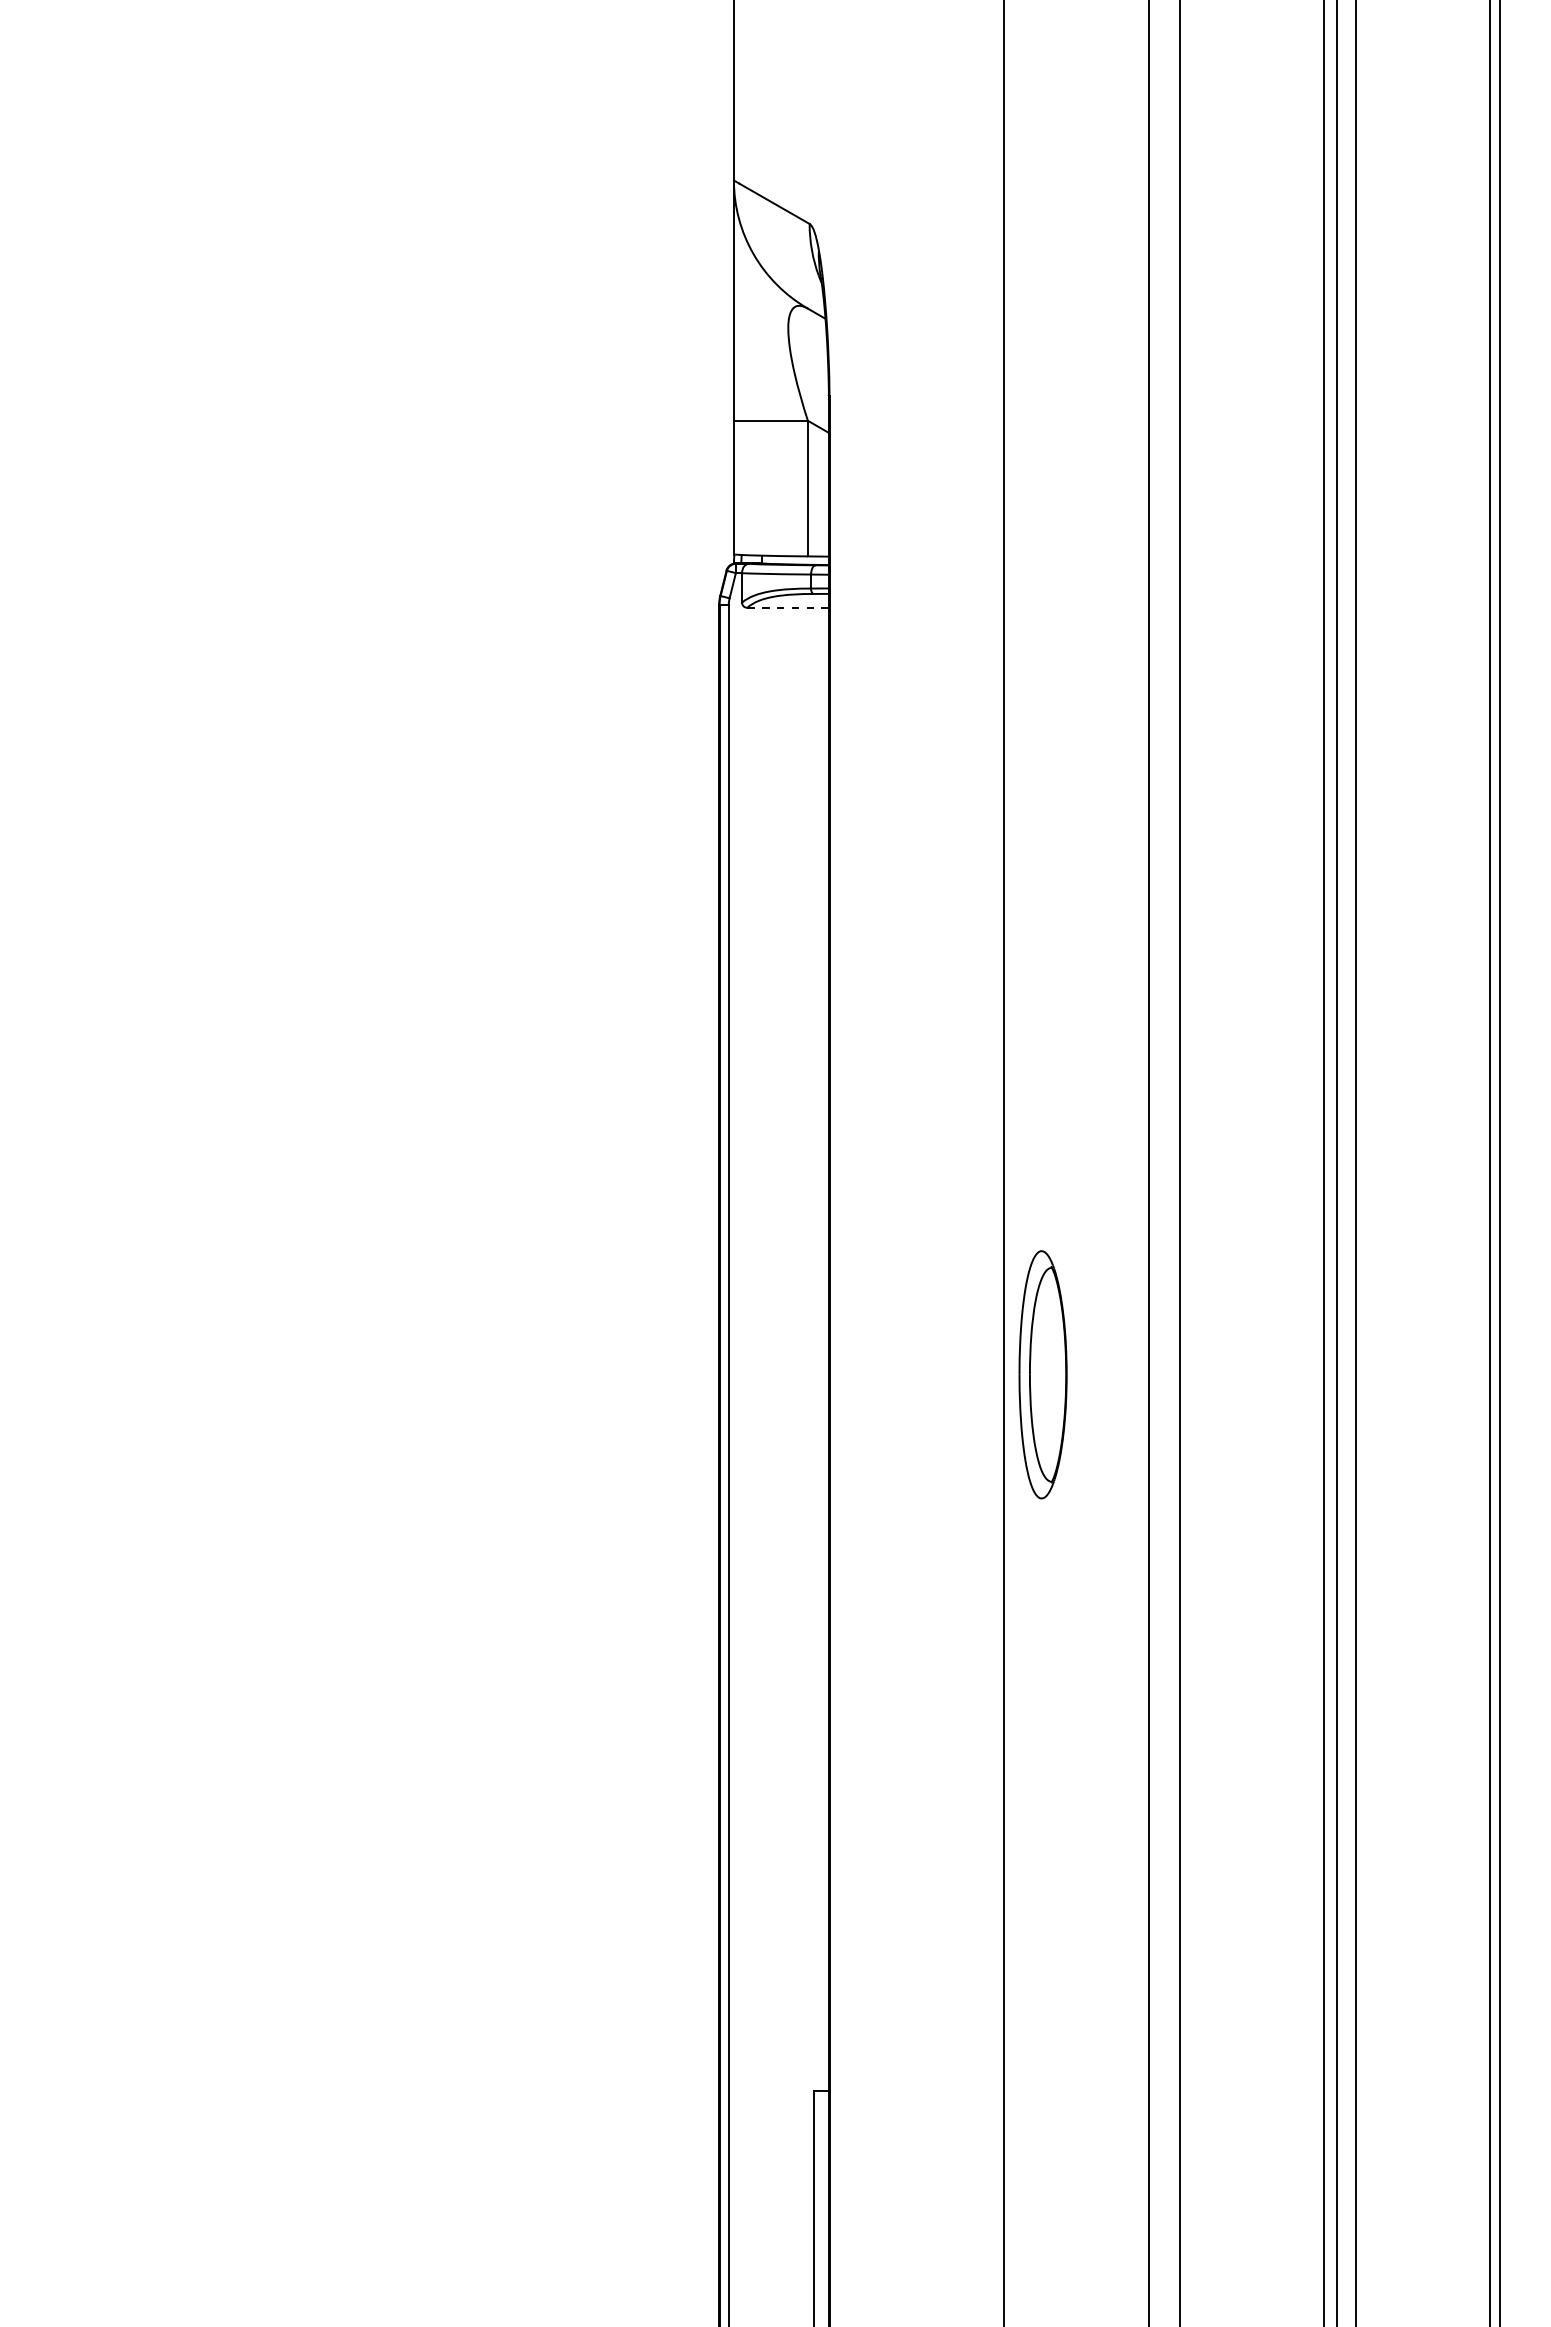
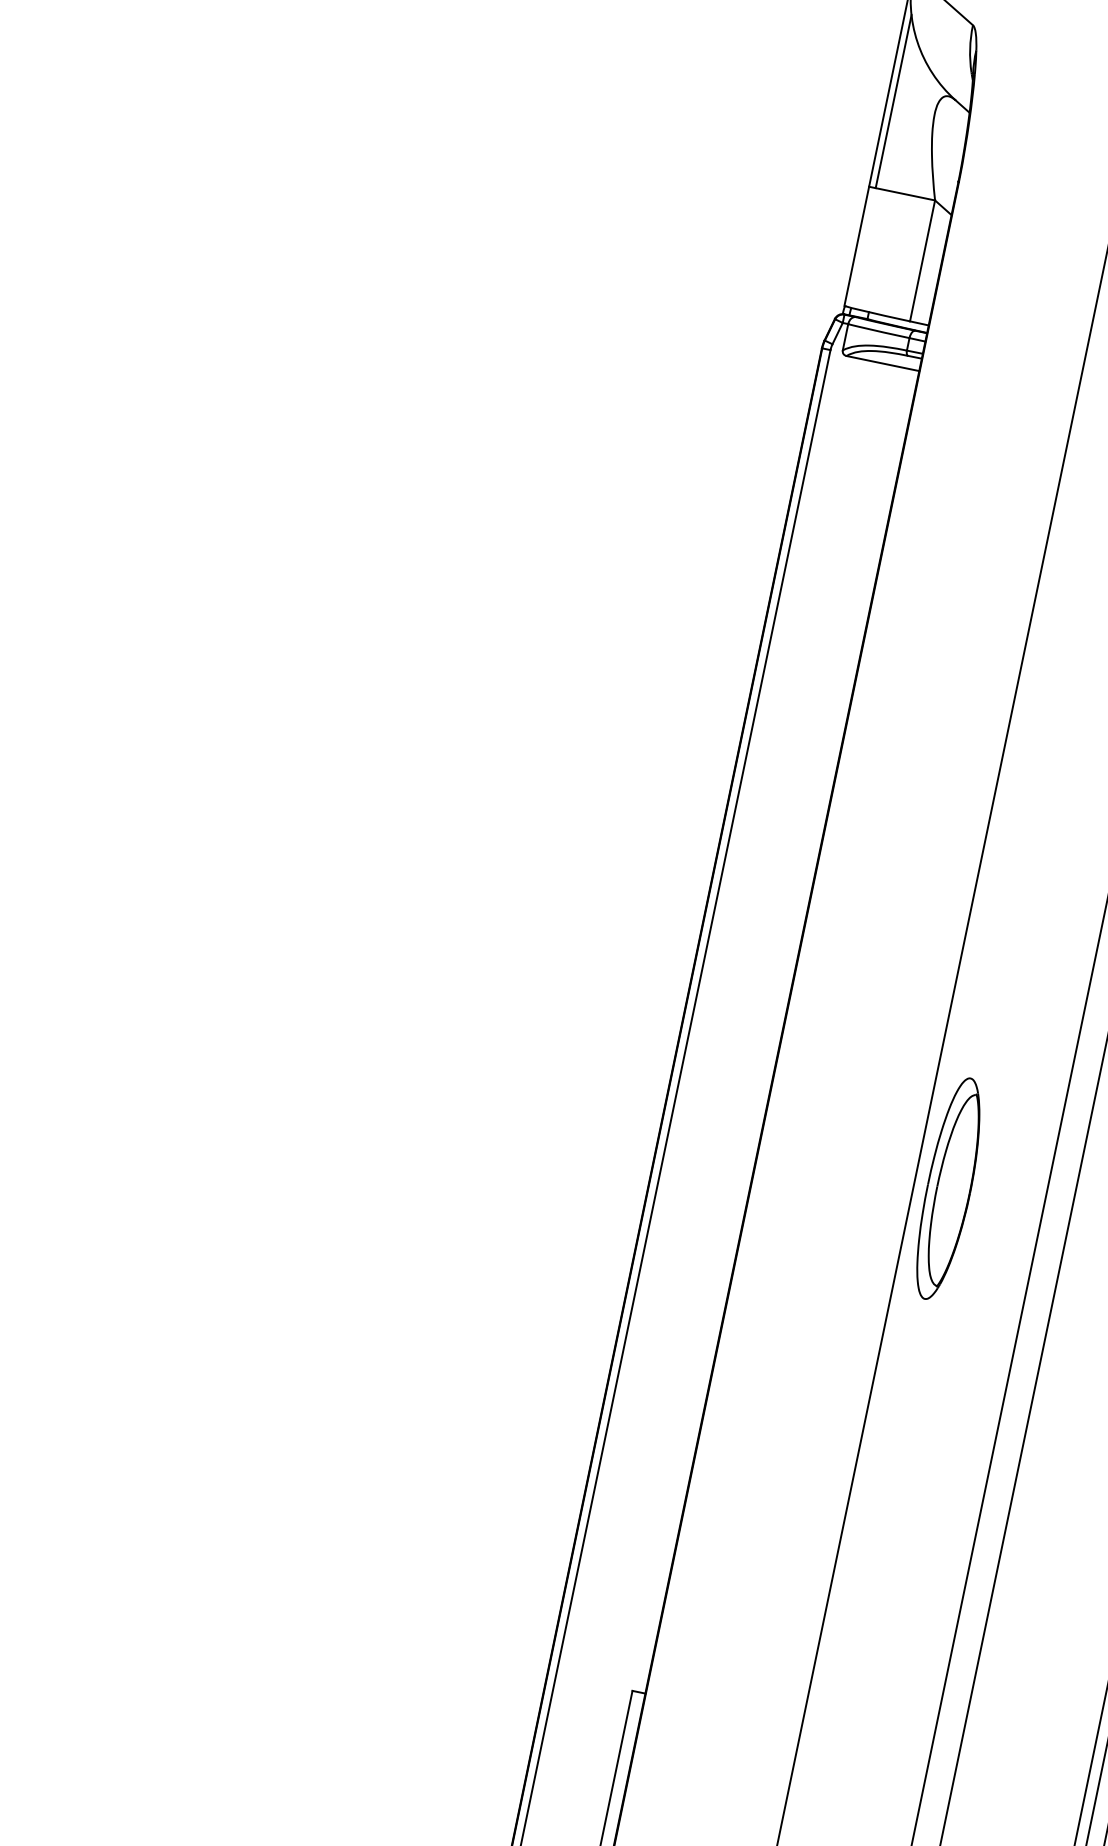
line: (741, 323) -> (893, 101), added
line: (788, 607) -> (883, 363), dashed -> solid
part: (1042, 1374) -> (948, 1188), moved

